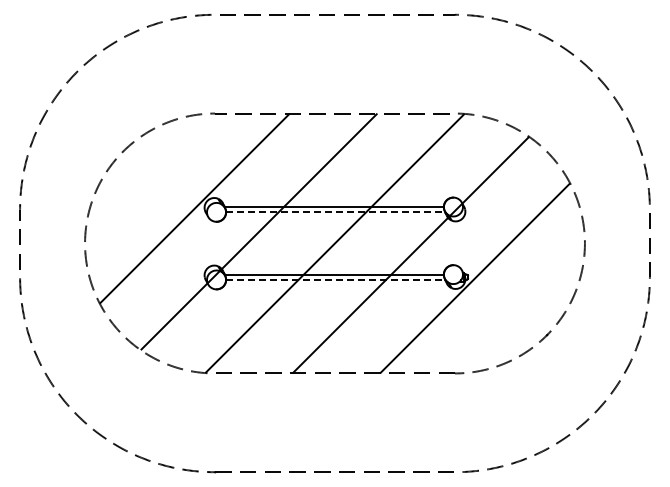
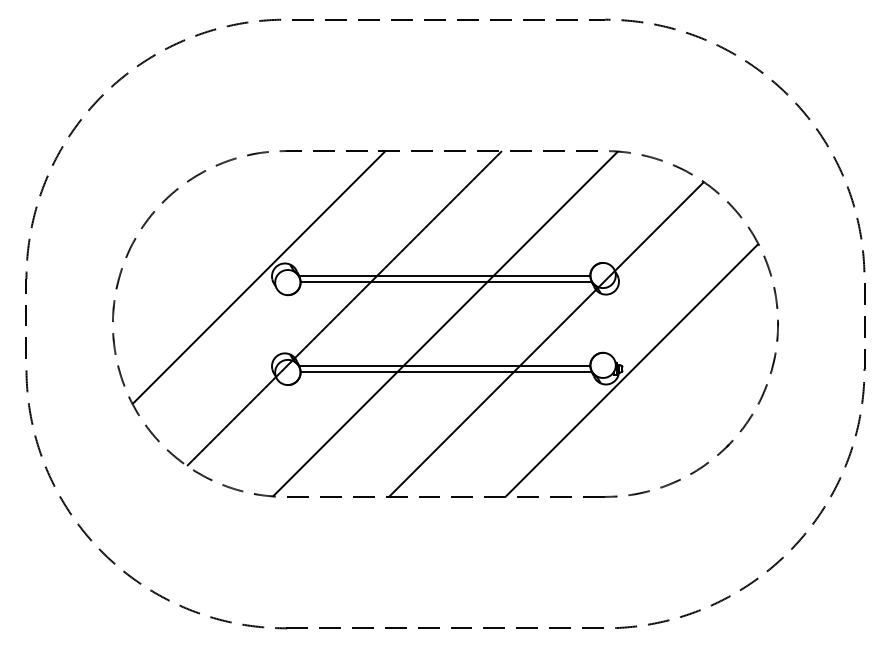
line: (335, 212) -> (446, 282), dashed -> solid
line: (335, 279) -> (446, 371), dashed -> solid

